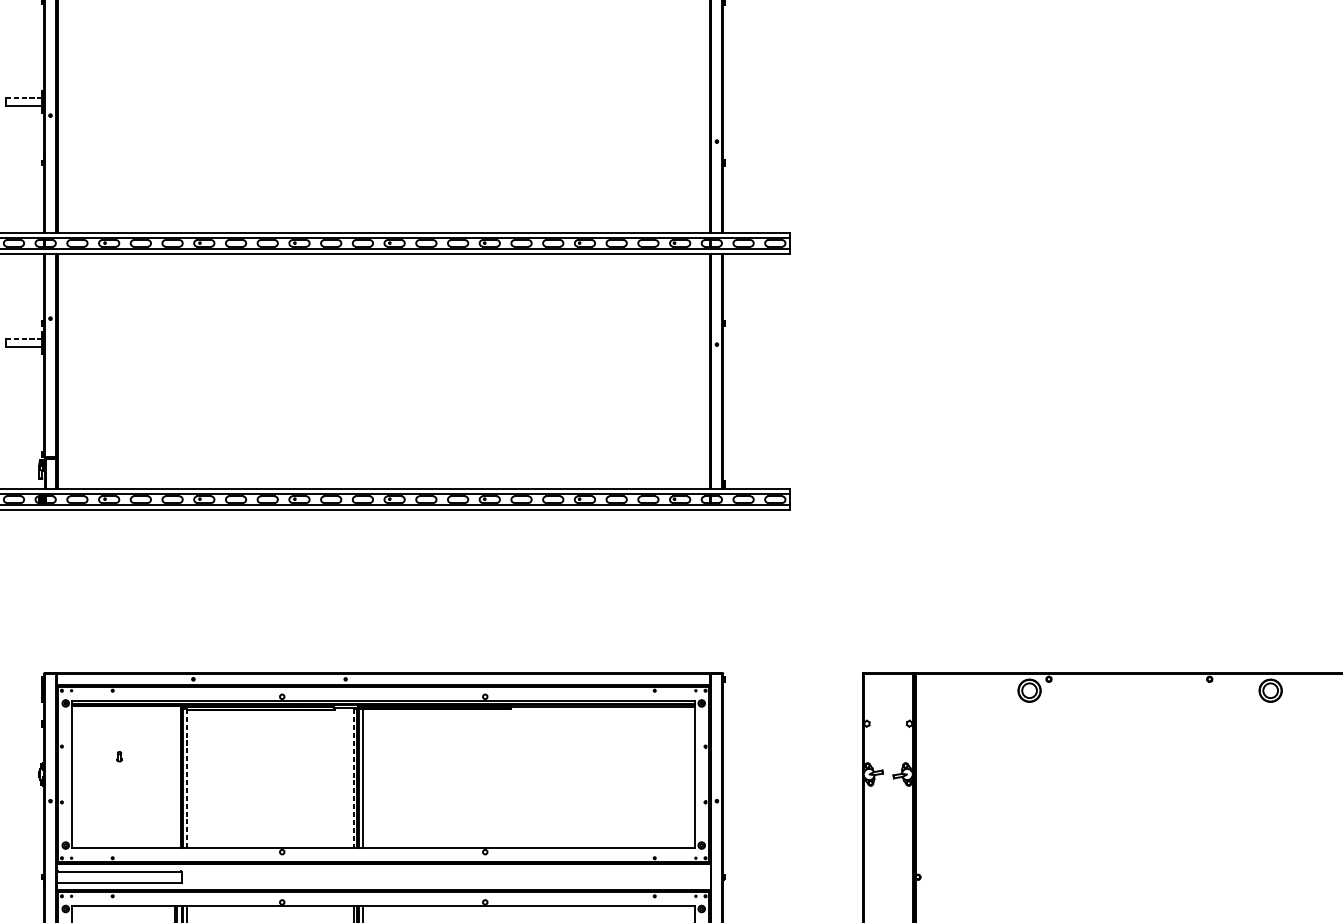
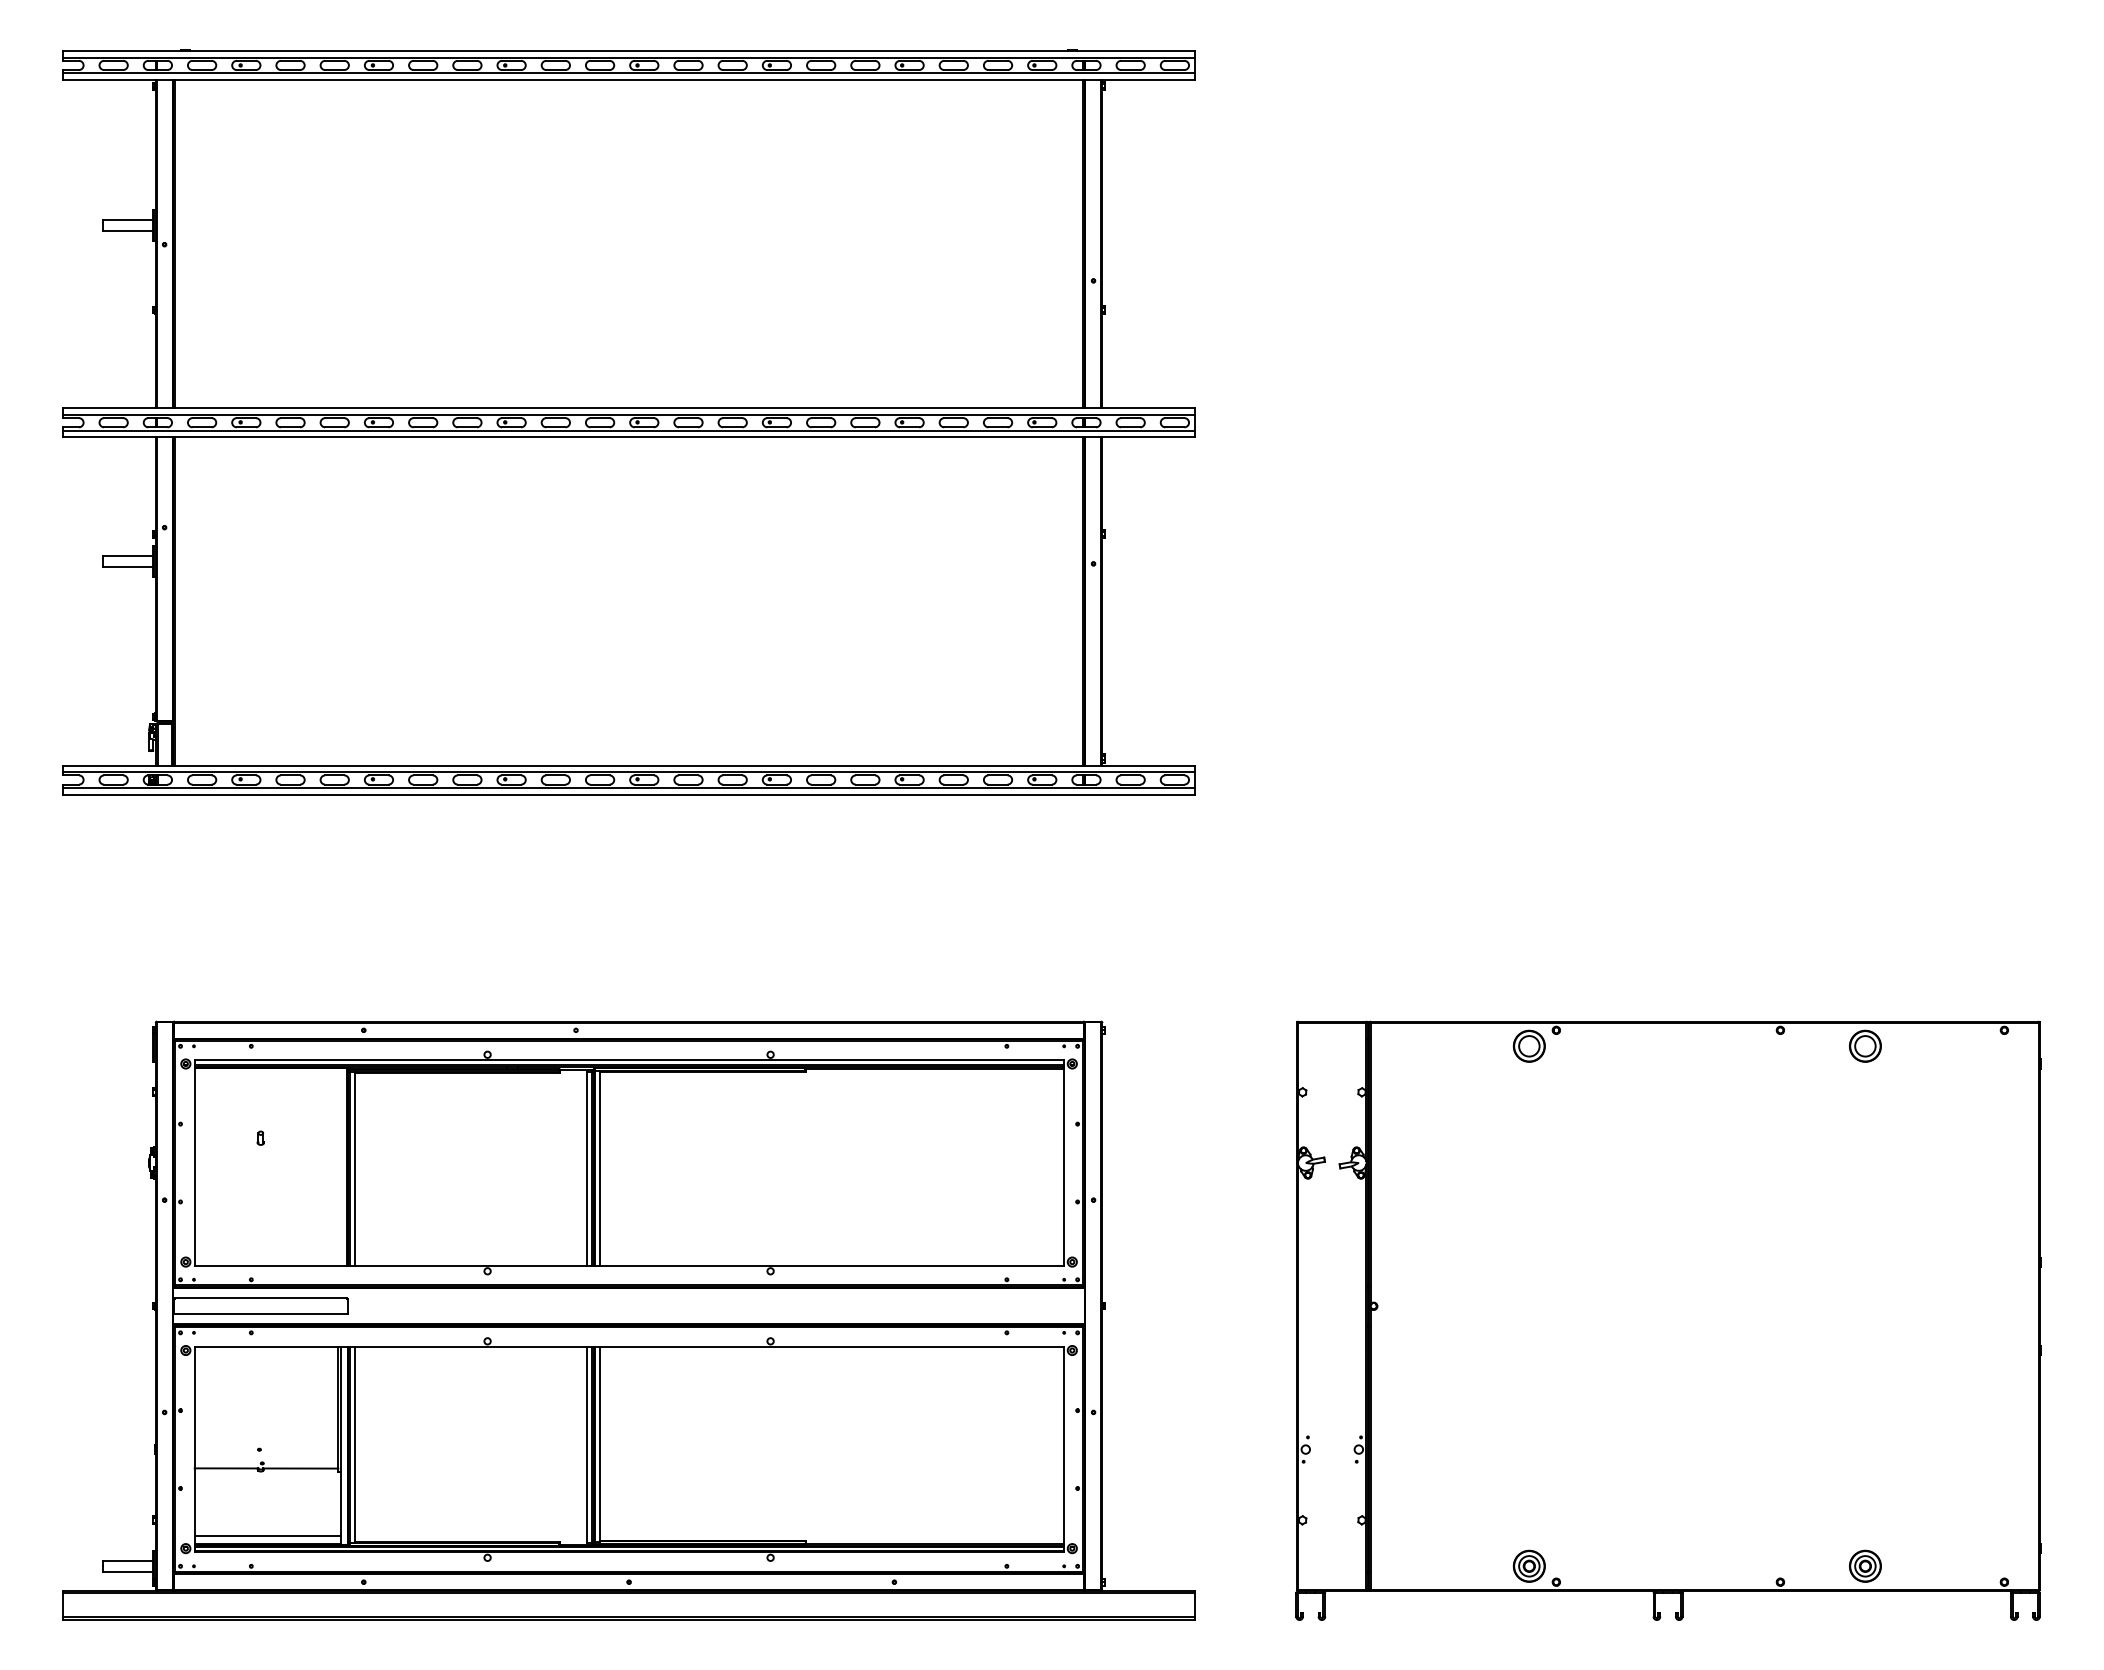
line: (23, 97) -> (127, 219), dashed -> solid
line: (23, 338) -> (127, 555), dashed -> solid
line: (186, 778) -> (354, 1168), dashed -> solid
line: (353, 778) -> (587, 1168), dashed -> solid

